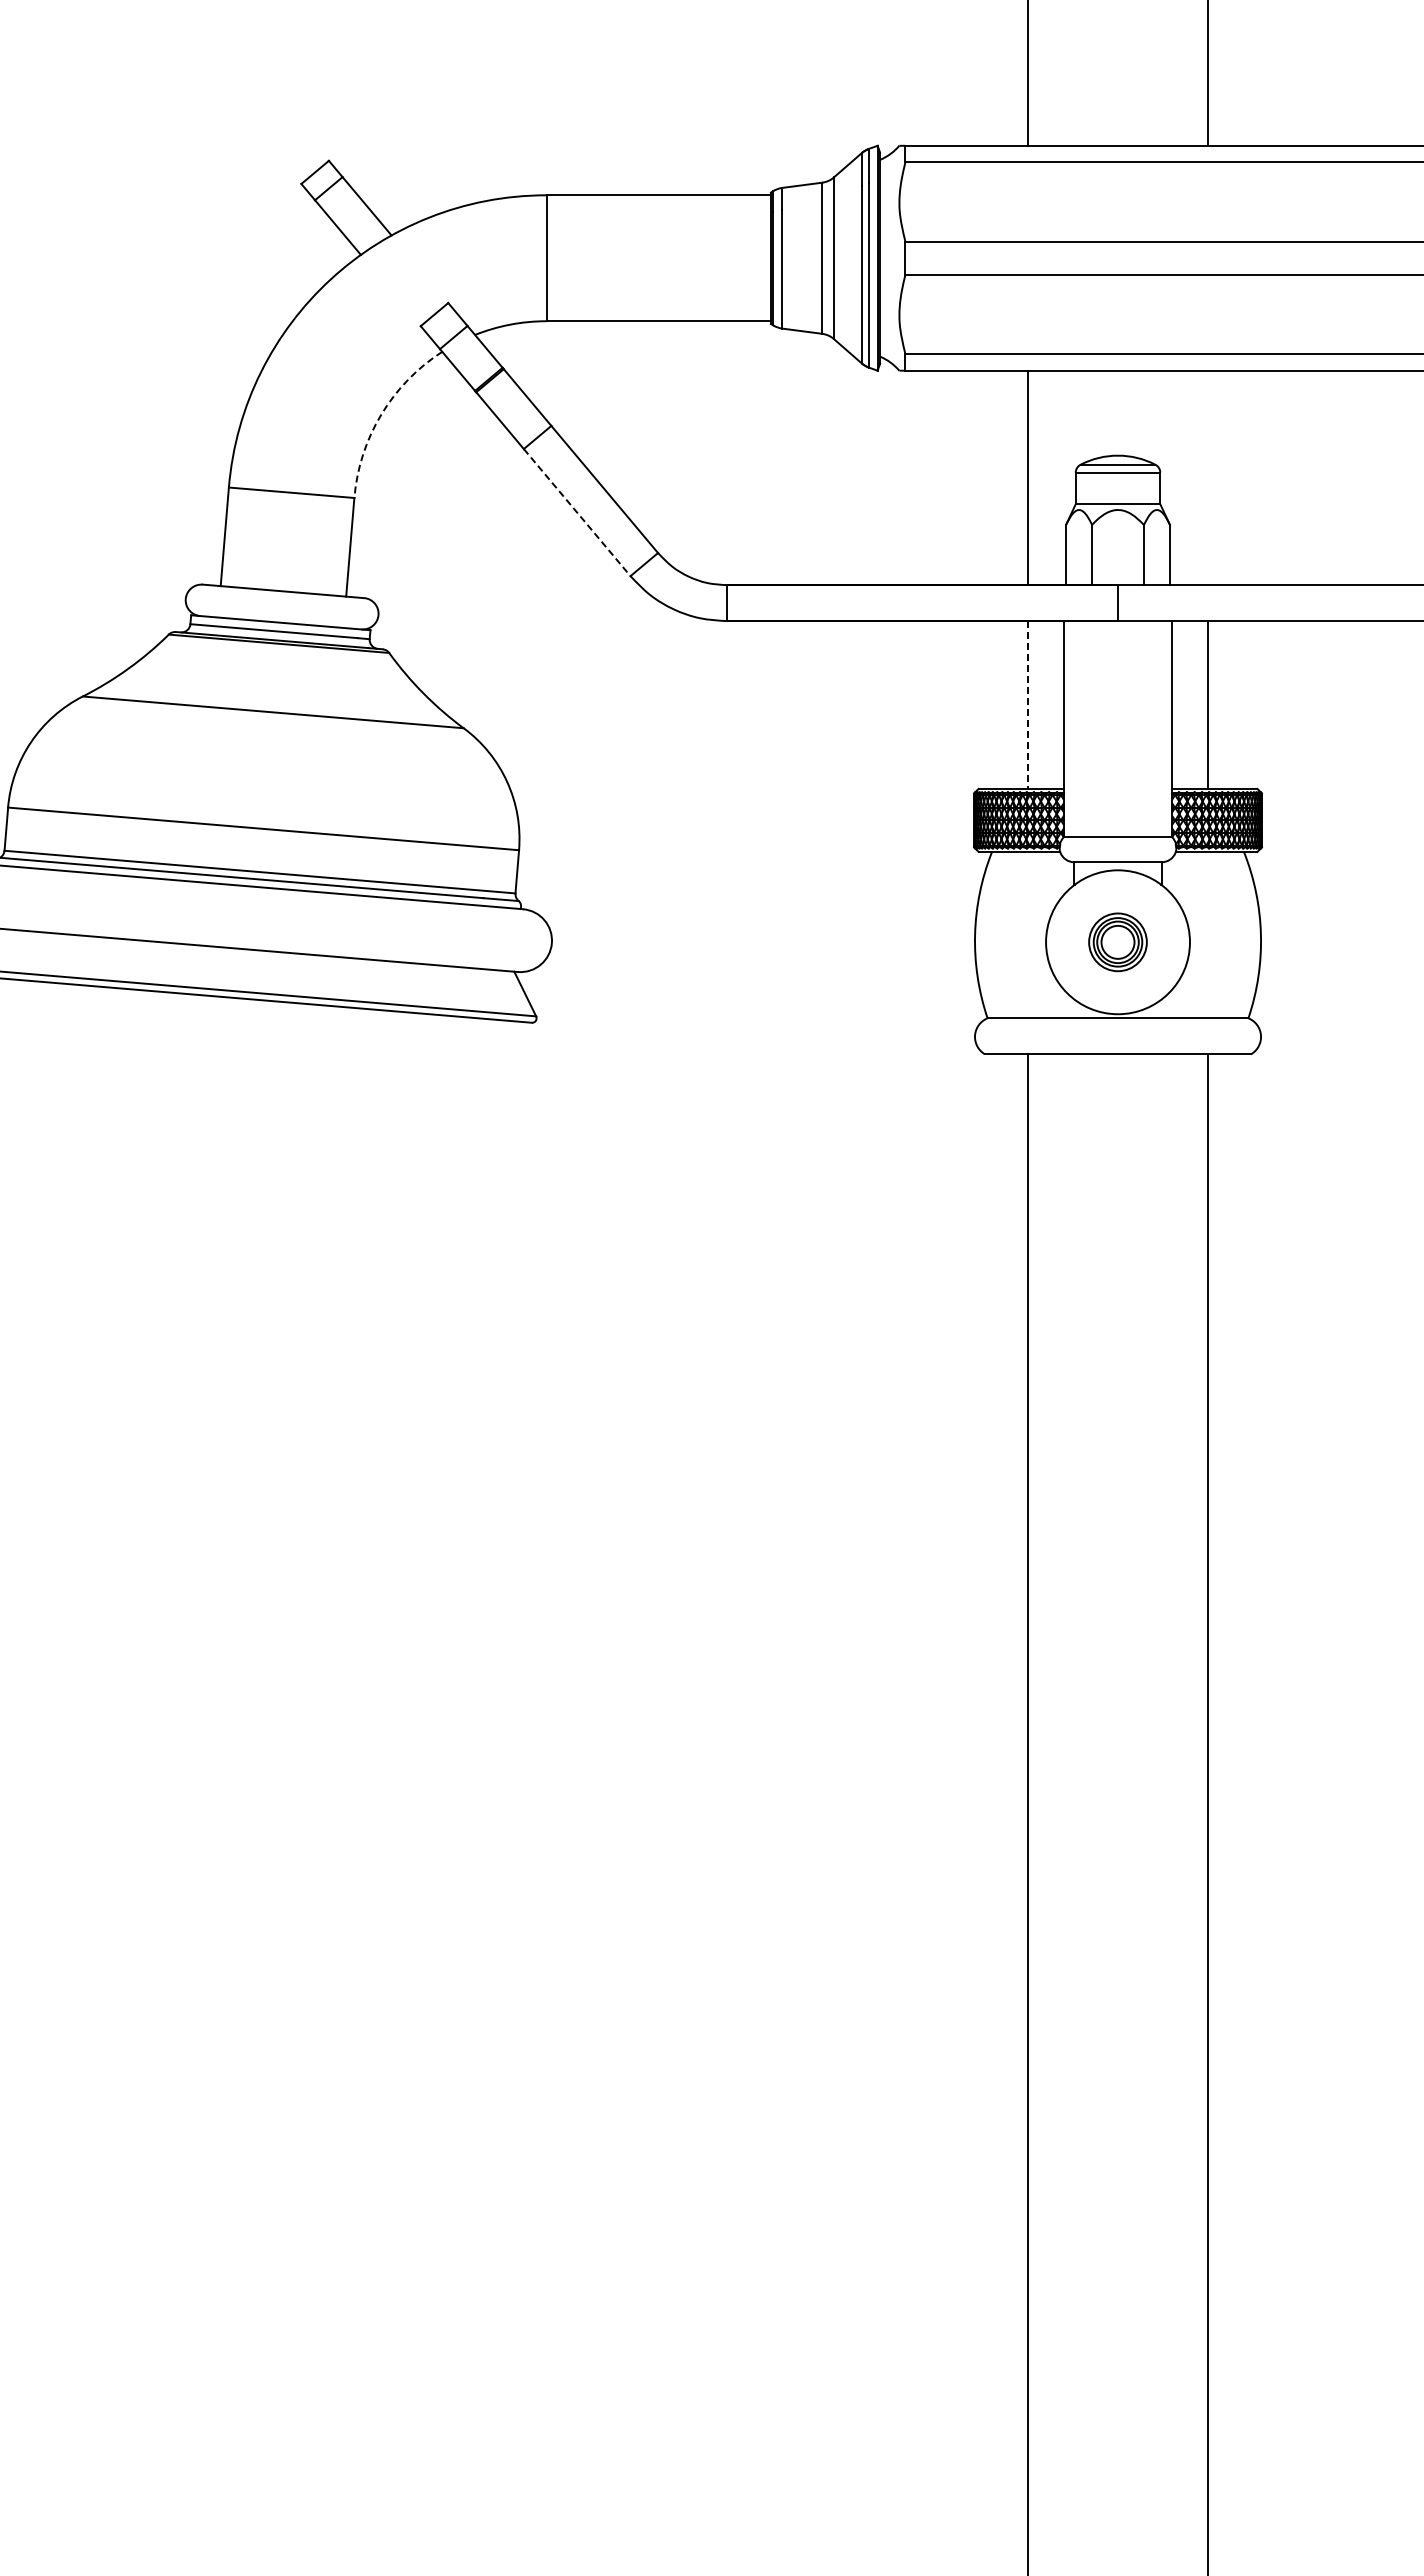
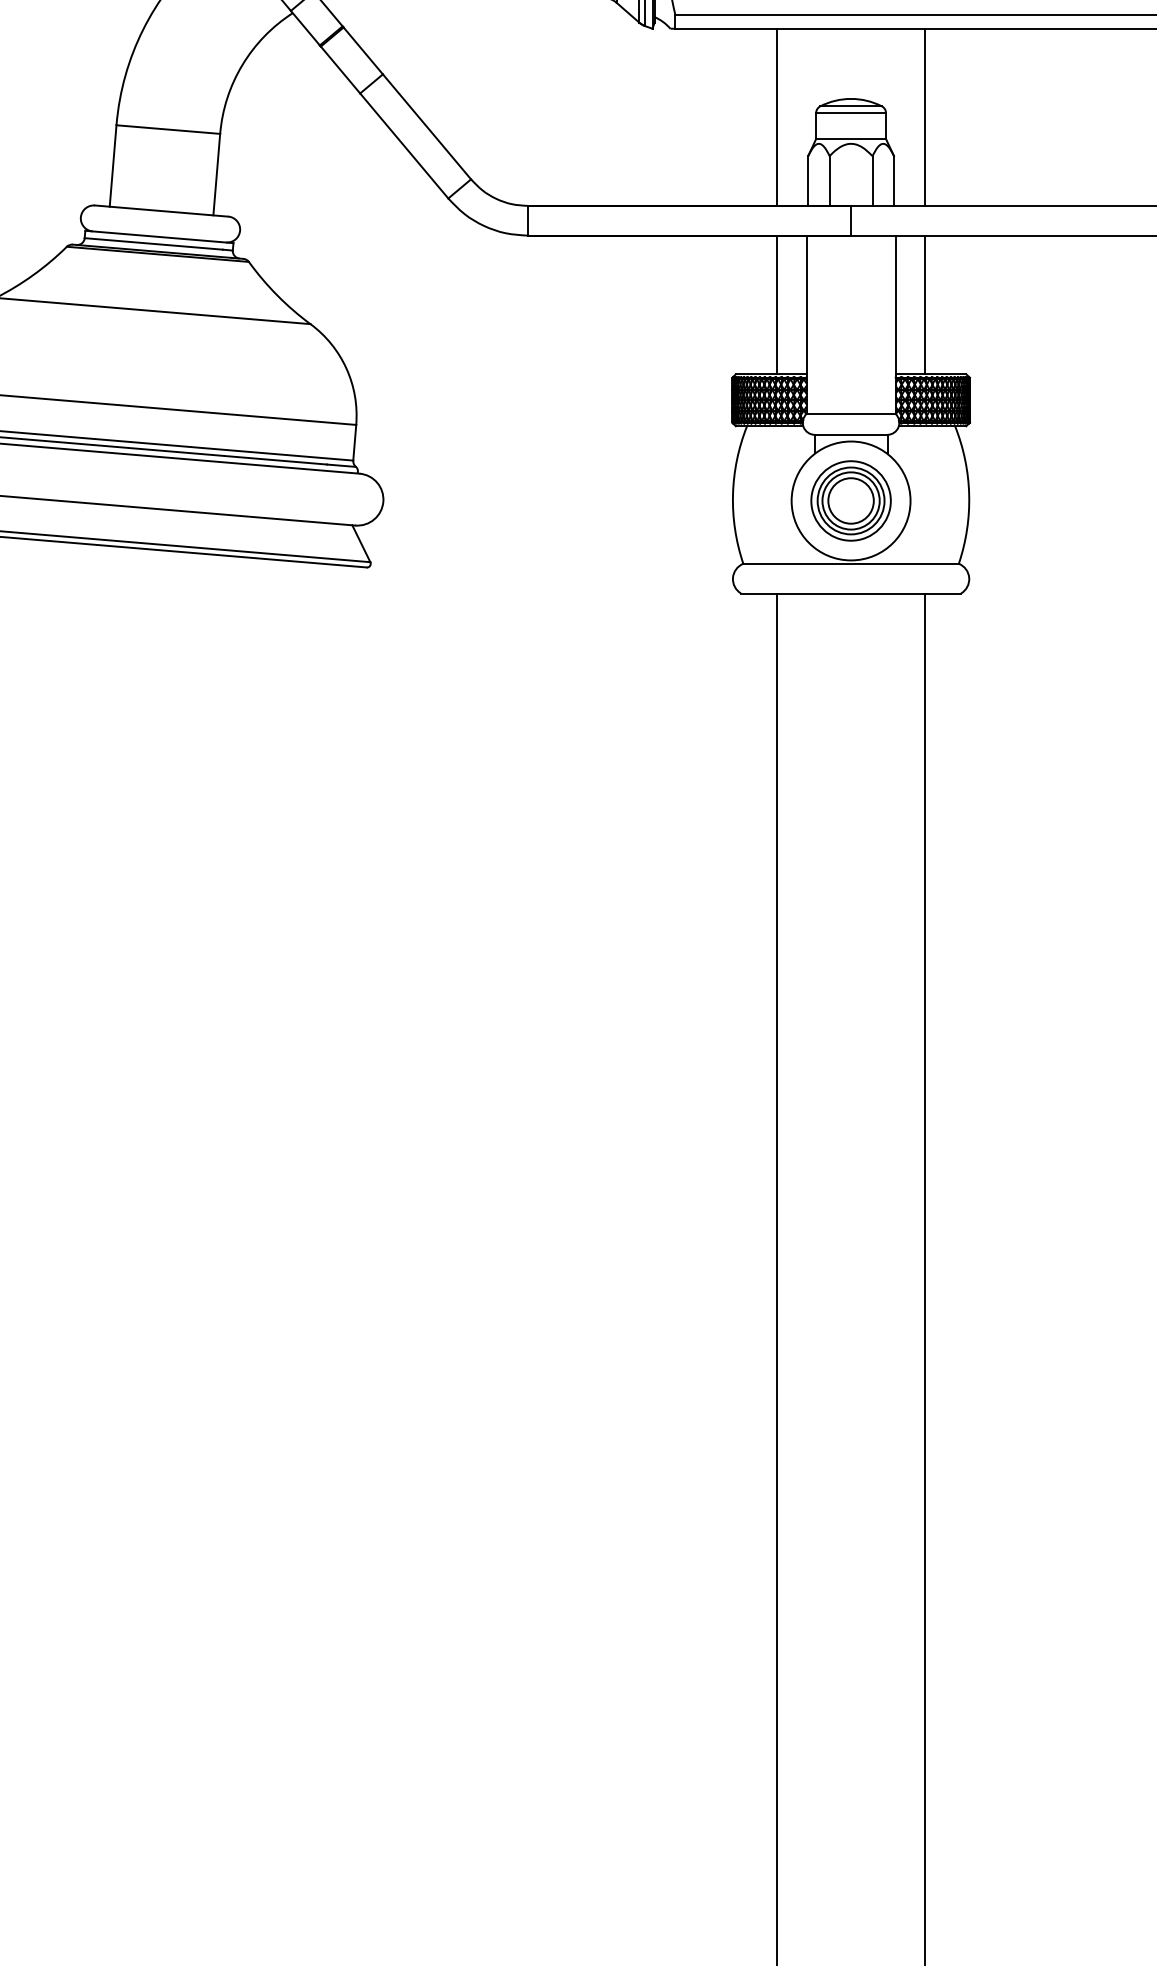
arc: (381, 414) -> (242, 64), dashed -> solid
line: (1207, 477) -> (925, 116), added
line: (577, 512) -> (404, 145), dashed -> solid
line: (1028, 705) -> (777, 305), dashed -> solid
part: (1117, 942) -> (850, 501), size x1.67

